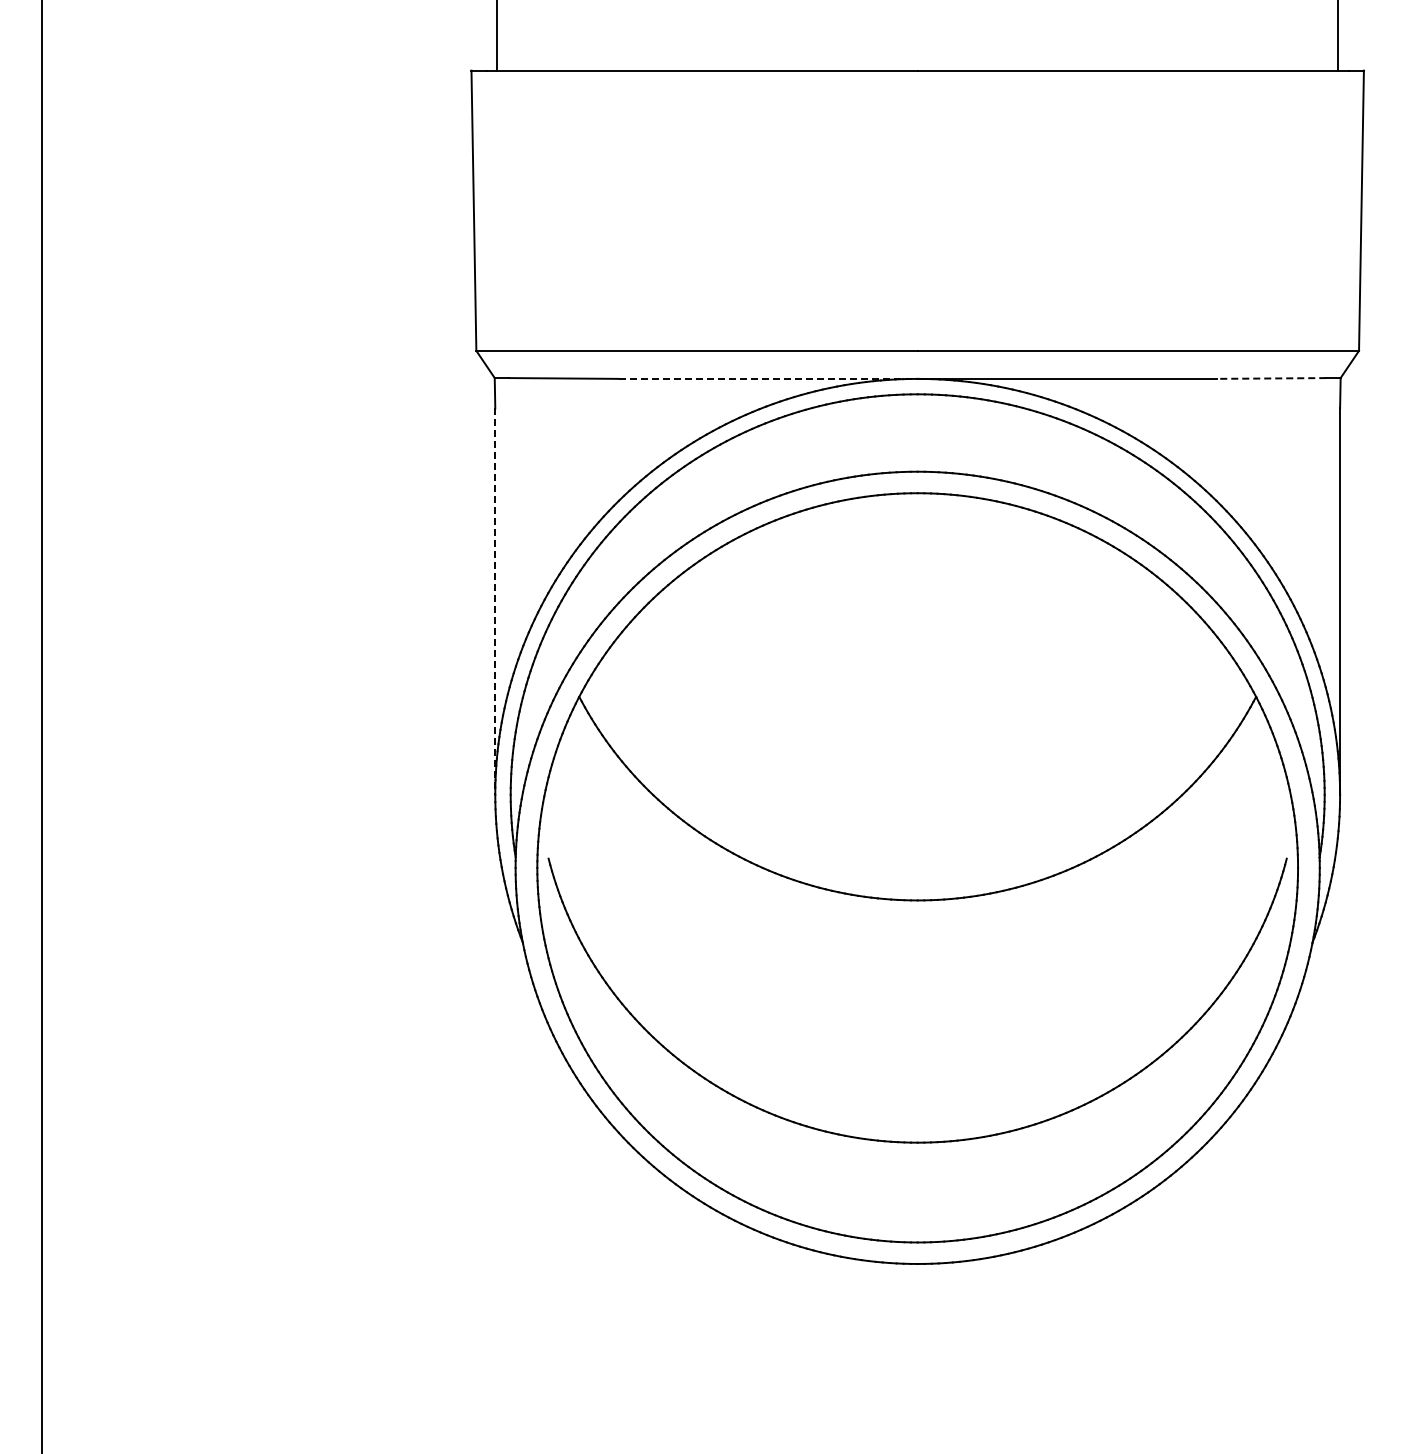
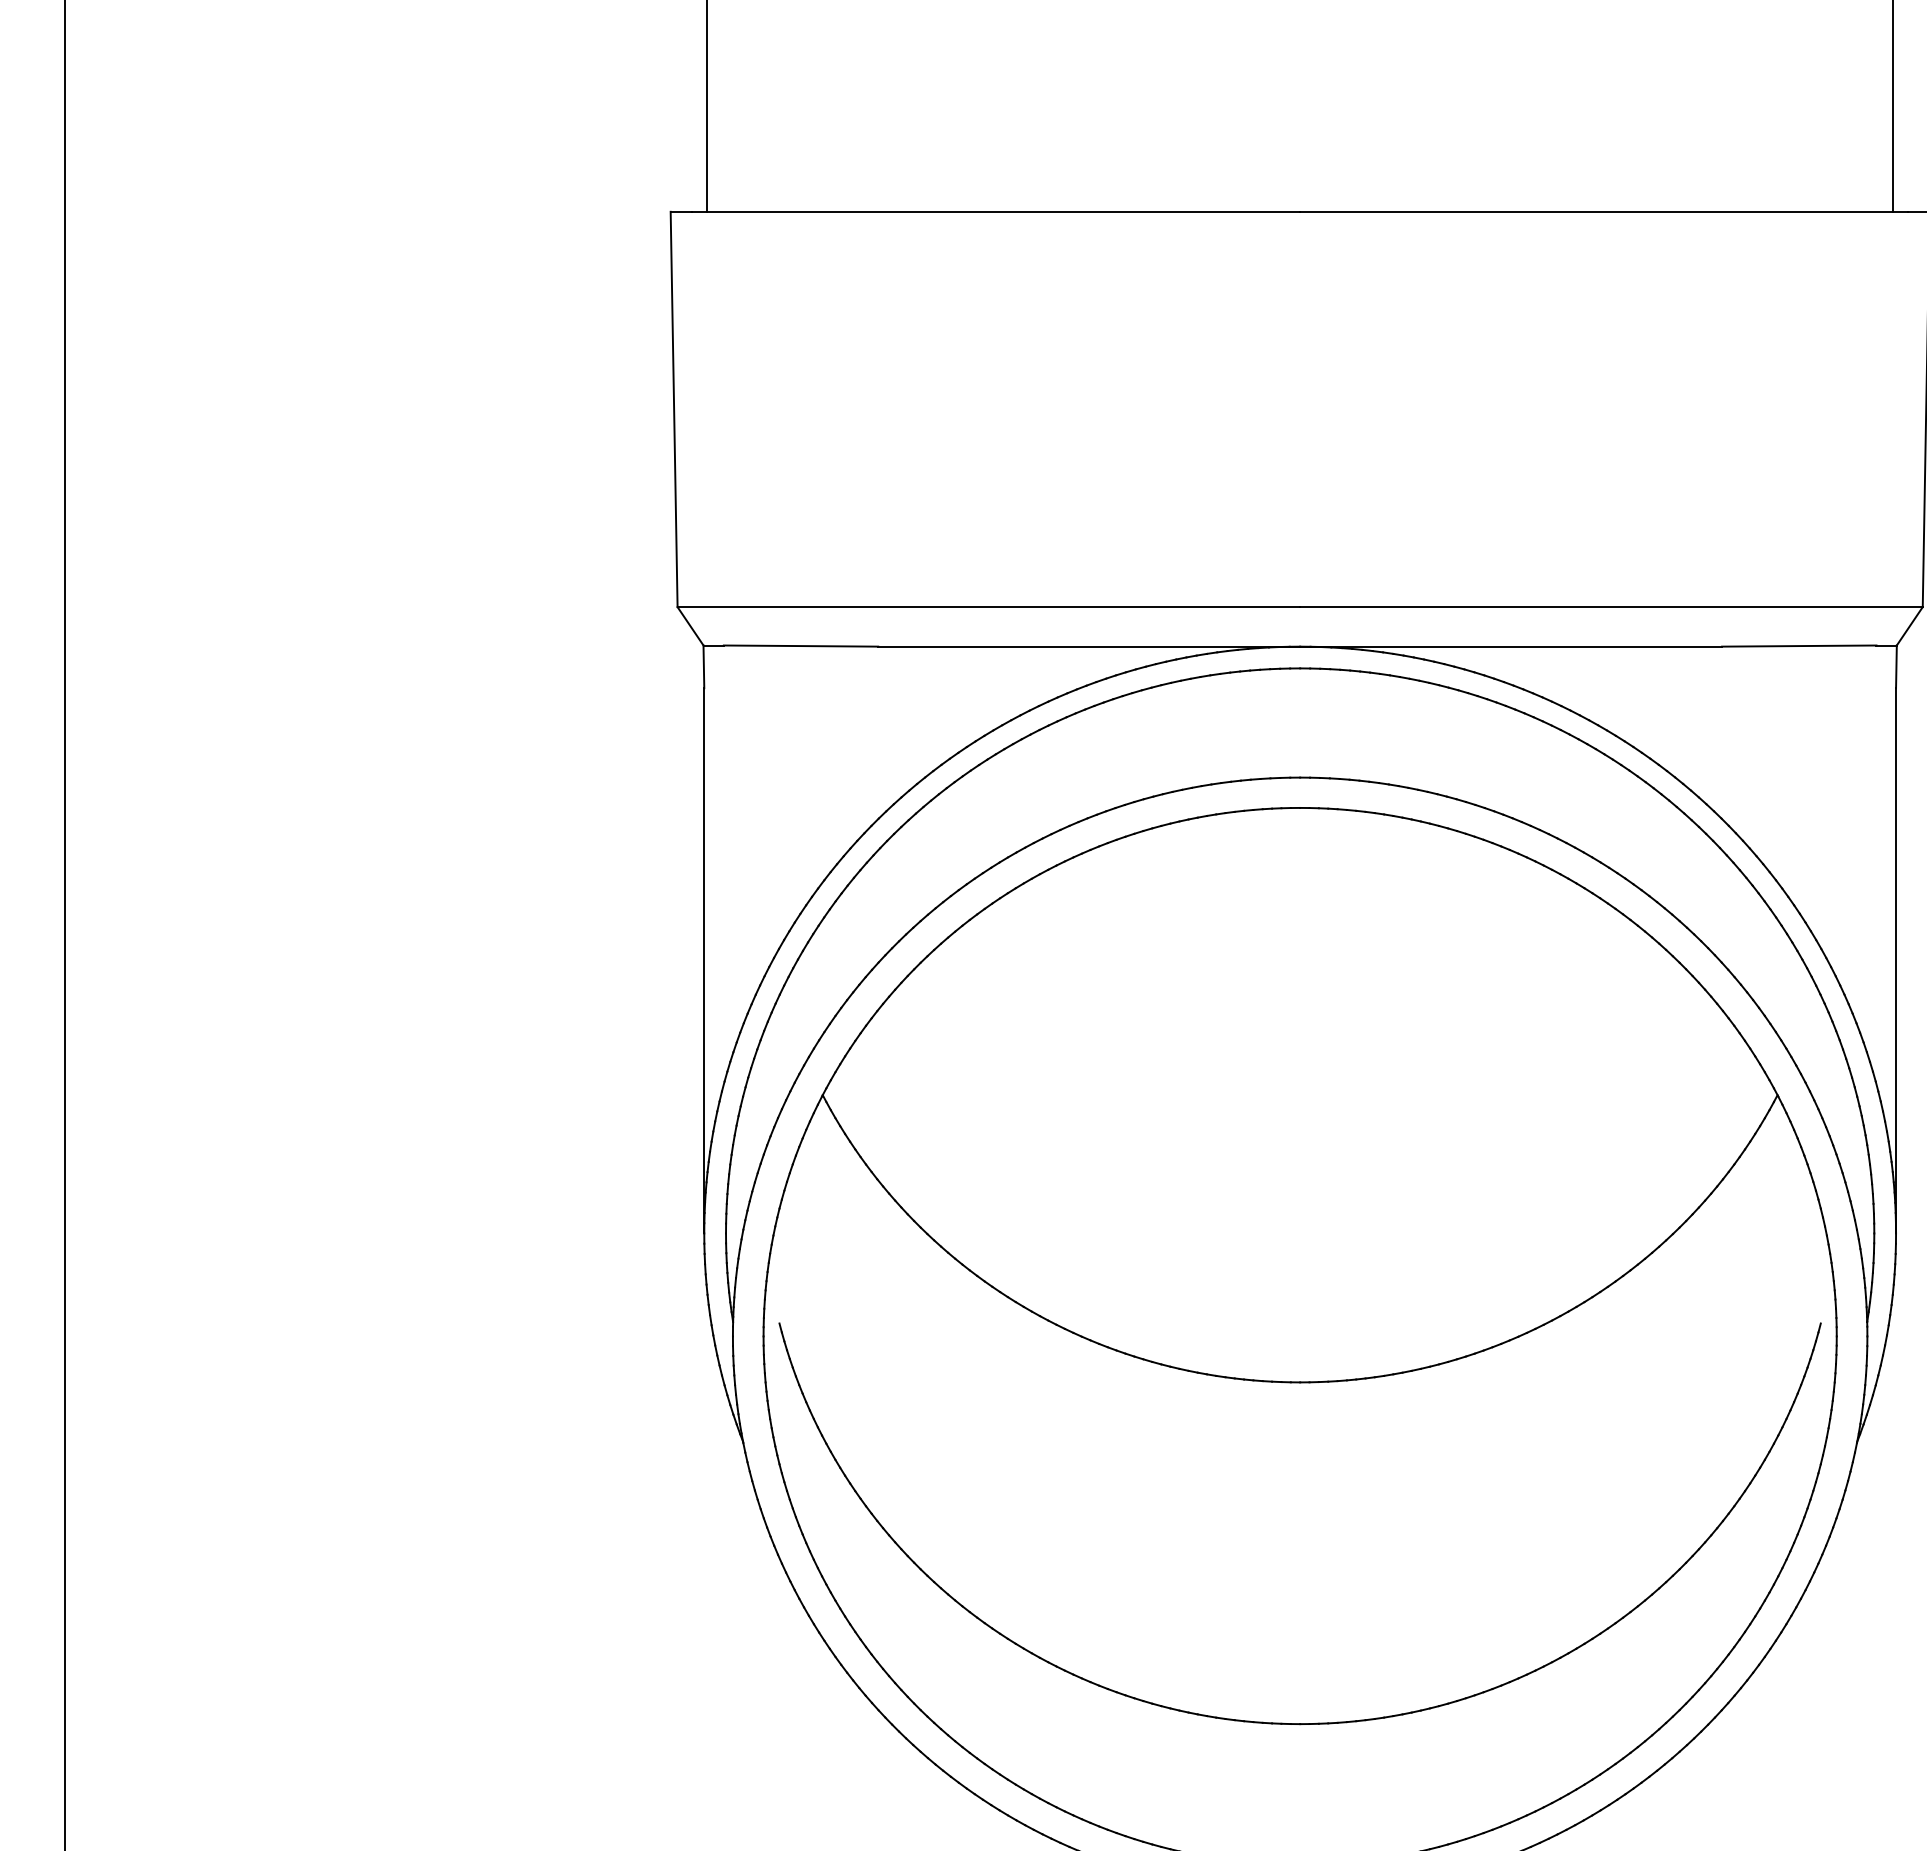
line: (768, 378) -> (1089, 646), dashed -> solid
line: (1271, 378) -> (1799, 646), dashed -> solid
line: (495, 602) -> (704, 962), dashed -> solid

